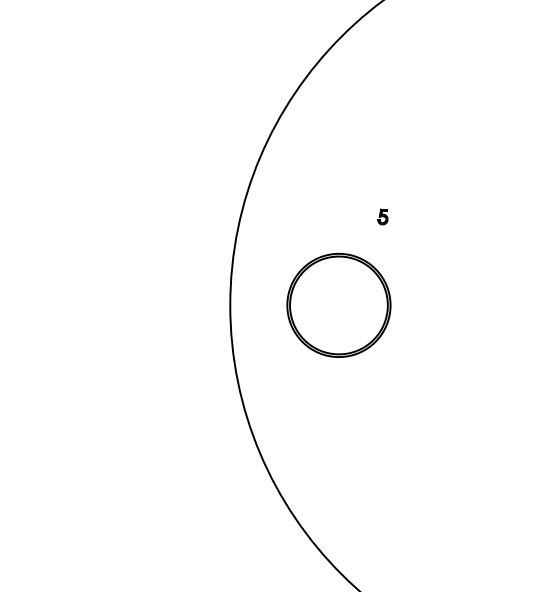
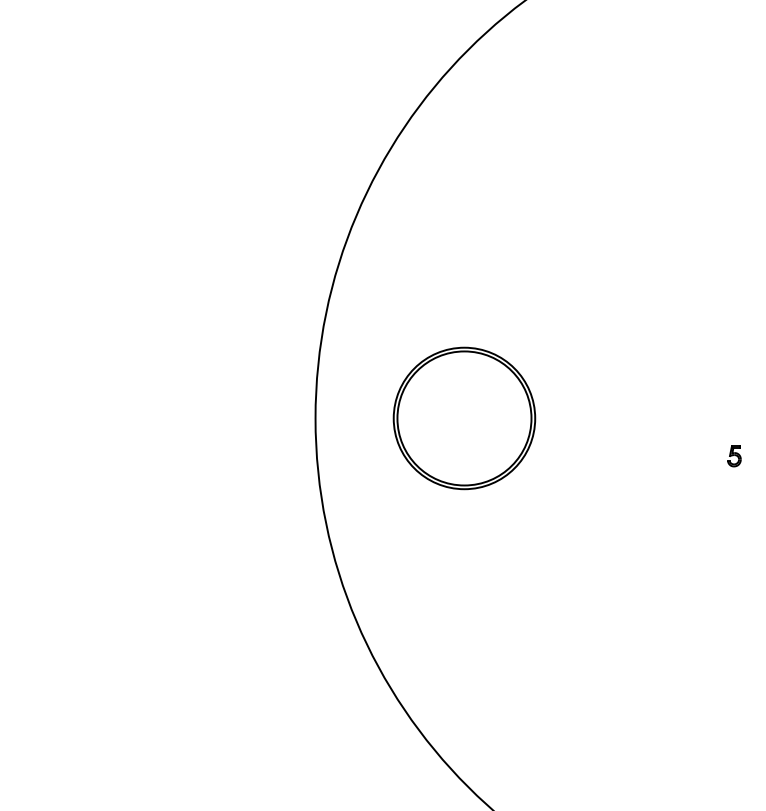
part: (382, 216) -> (733, 455), moved

